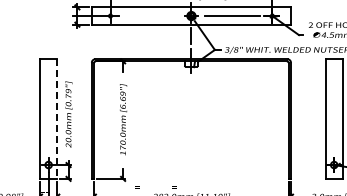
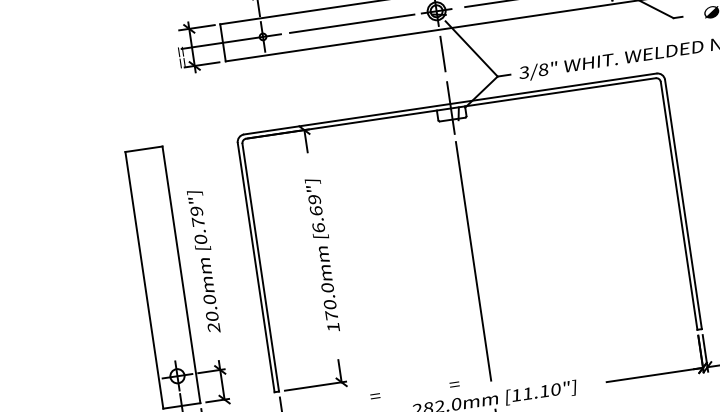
line: (152, 16) -> (353, 24), added
line: (57, 119) -> (182, 275), dashed -> solid
line: (191, 132) -> (473, 261), added

